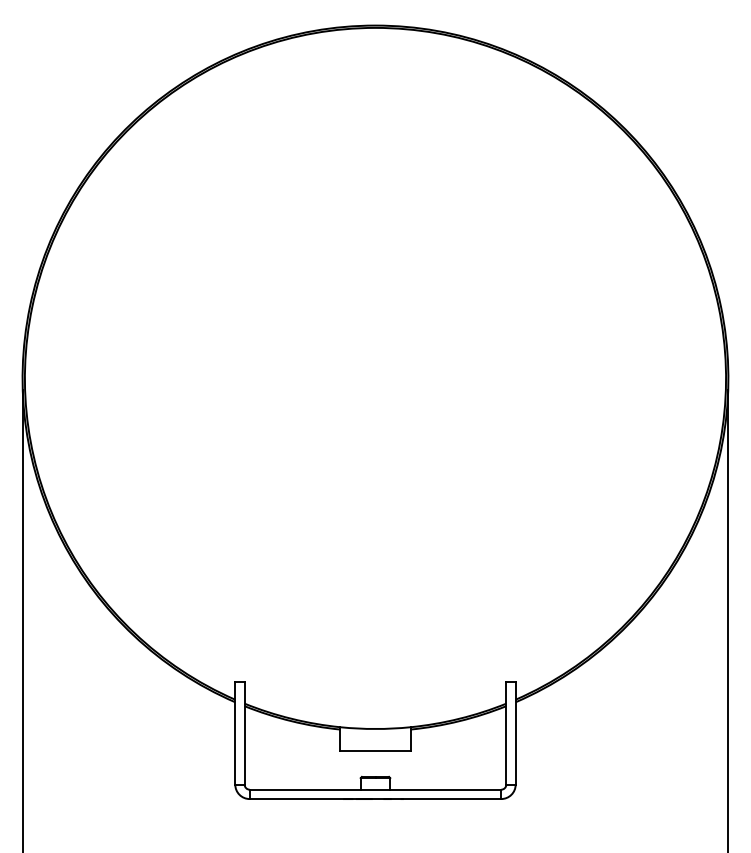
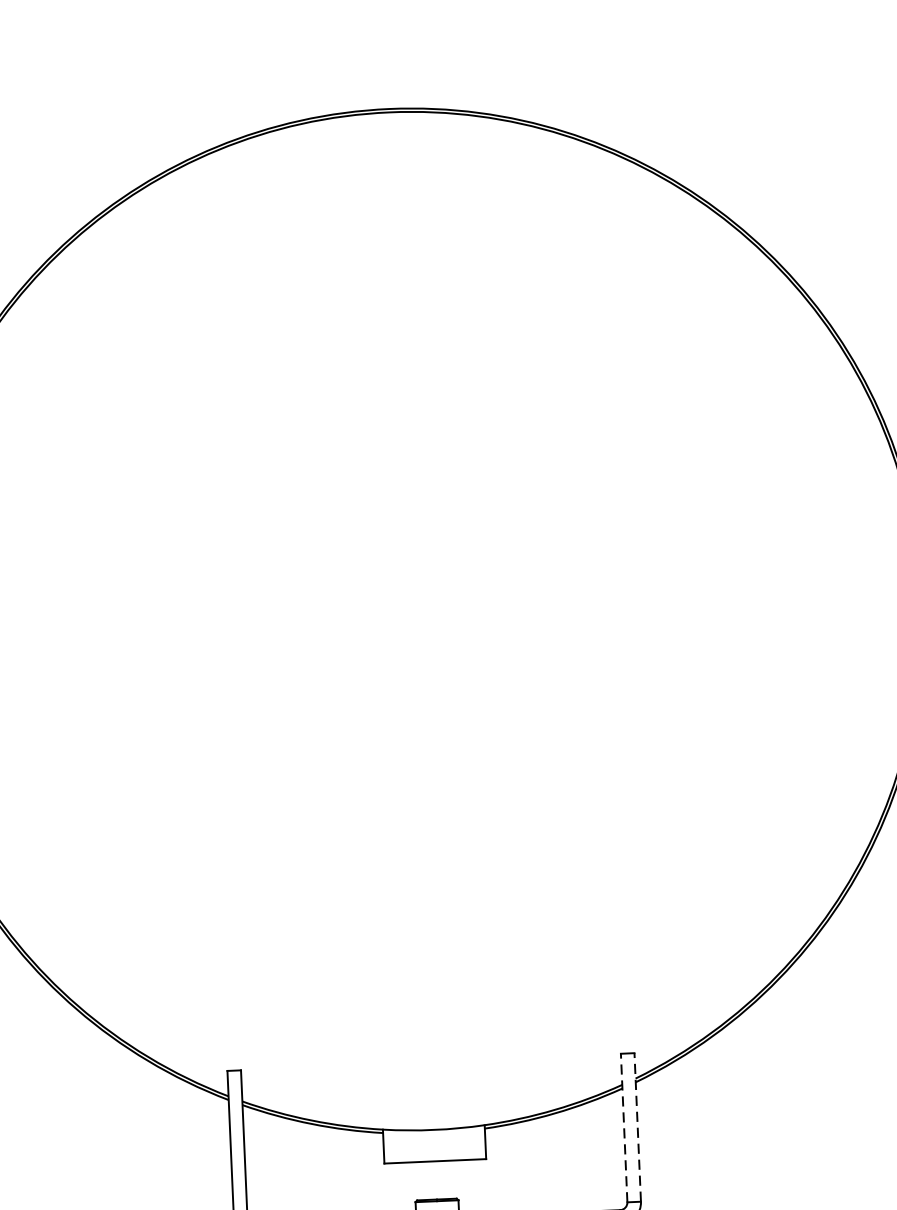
line: (506, 732) -> (624, 1126), solid -> dashed
line: (515, 732) -> (637, 1126), solid -> dashed

